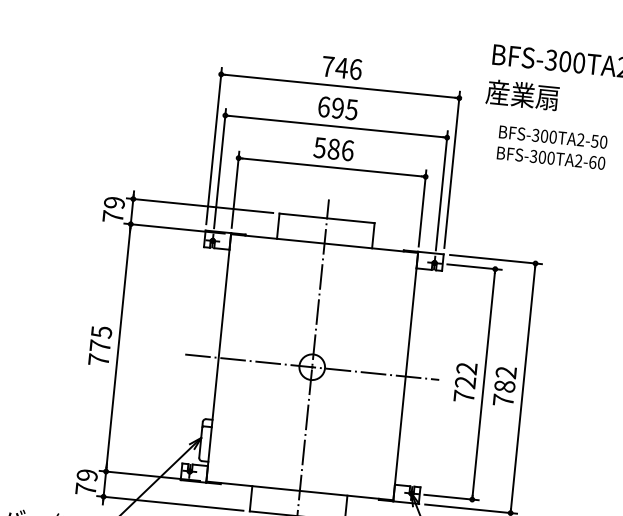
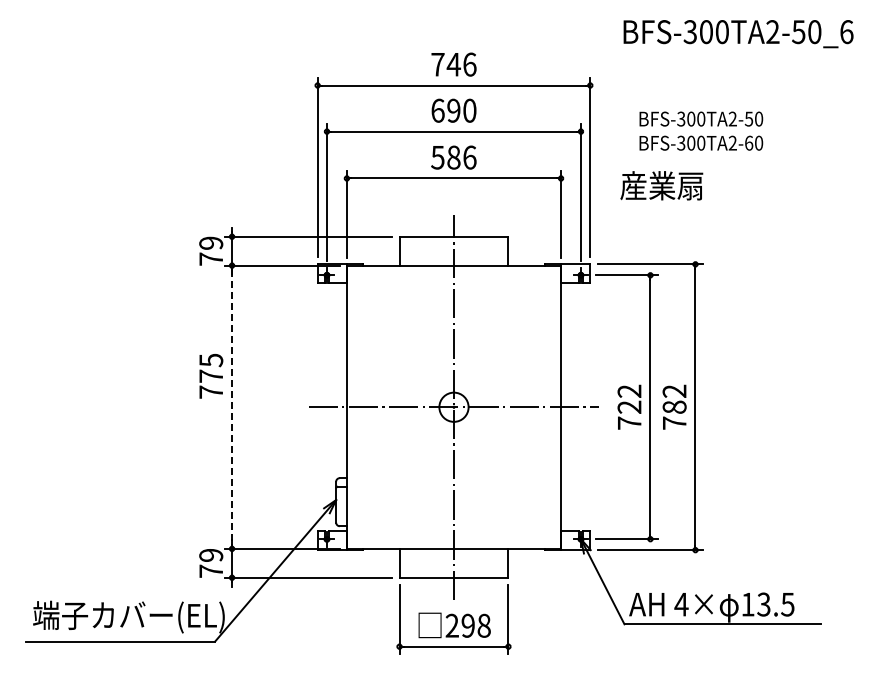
text: (522, 94) -> (661, 185), moved
text: (351, 109) -> (469, 110), 695 -> 690
text: (100, 346) -> (211, 376), moved
line: (118, 348) -> (232, 407), solid -> dashed

